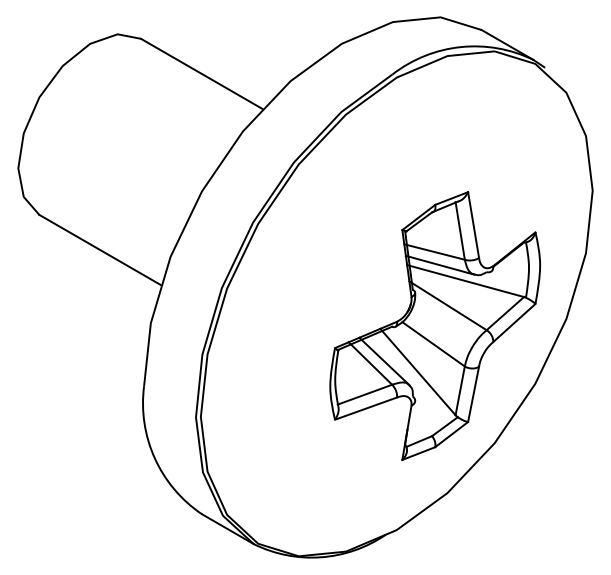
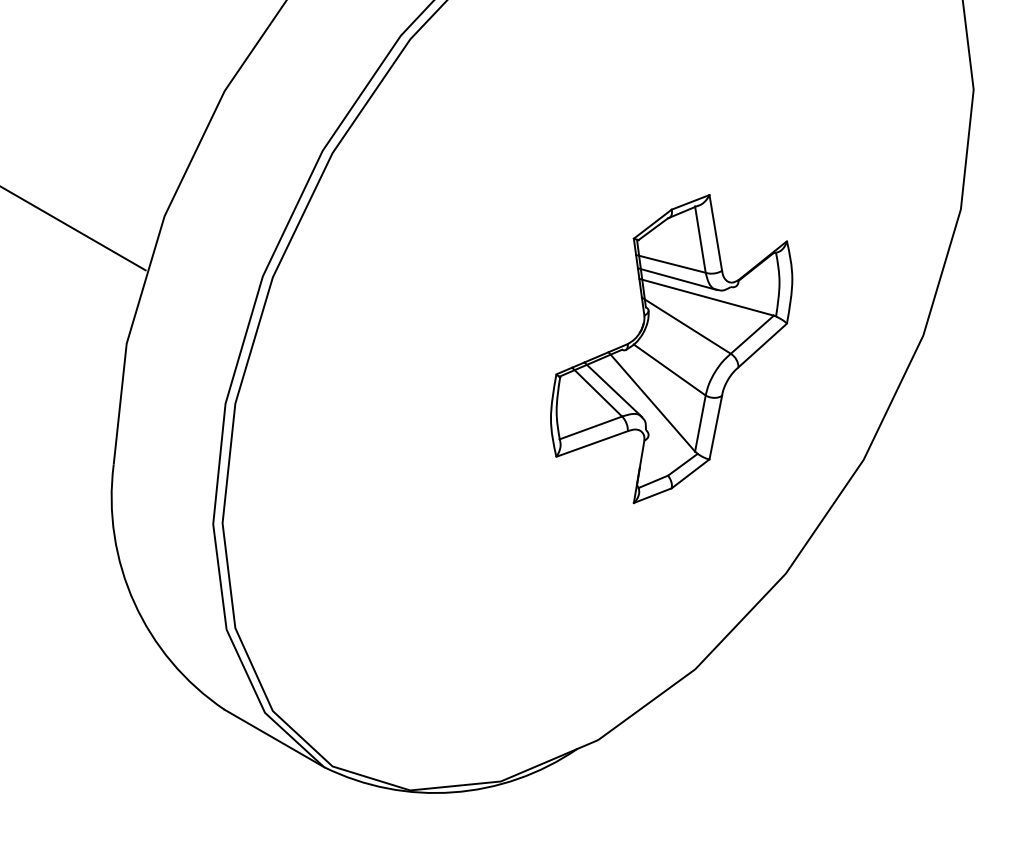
part: (434, 325) -> (670, 348), size x0.6

